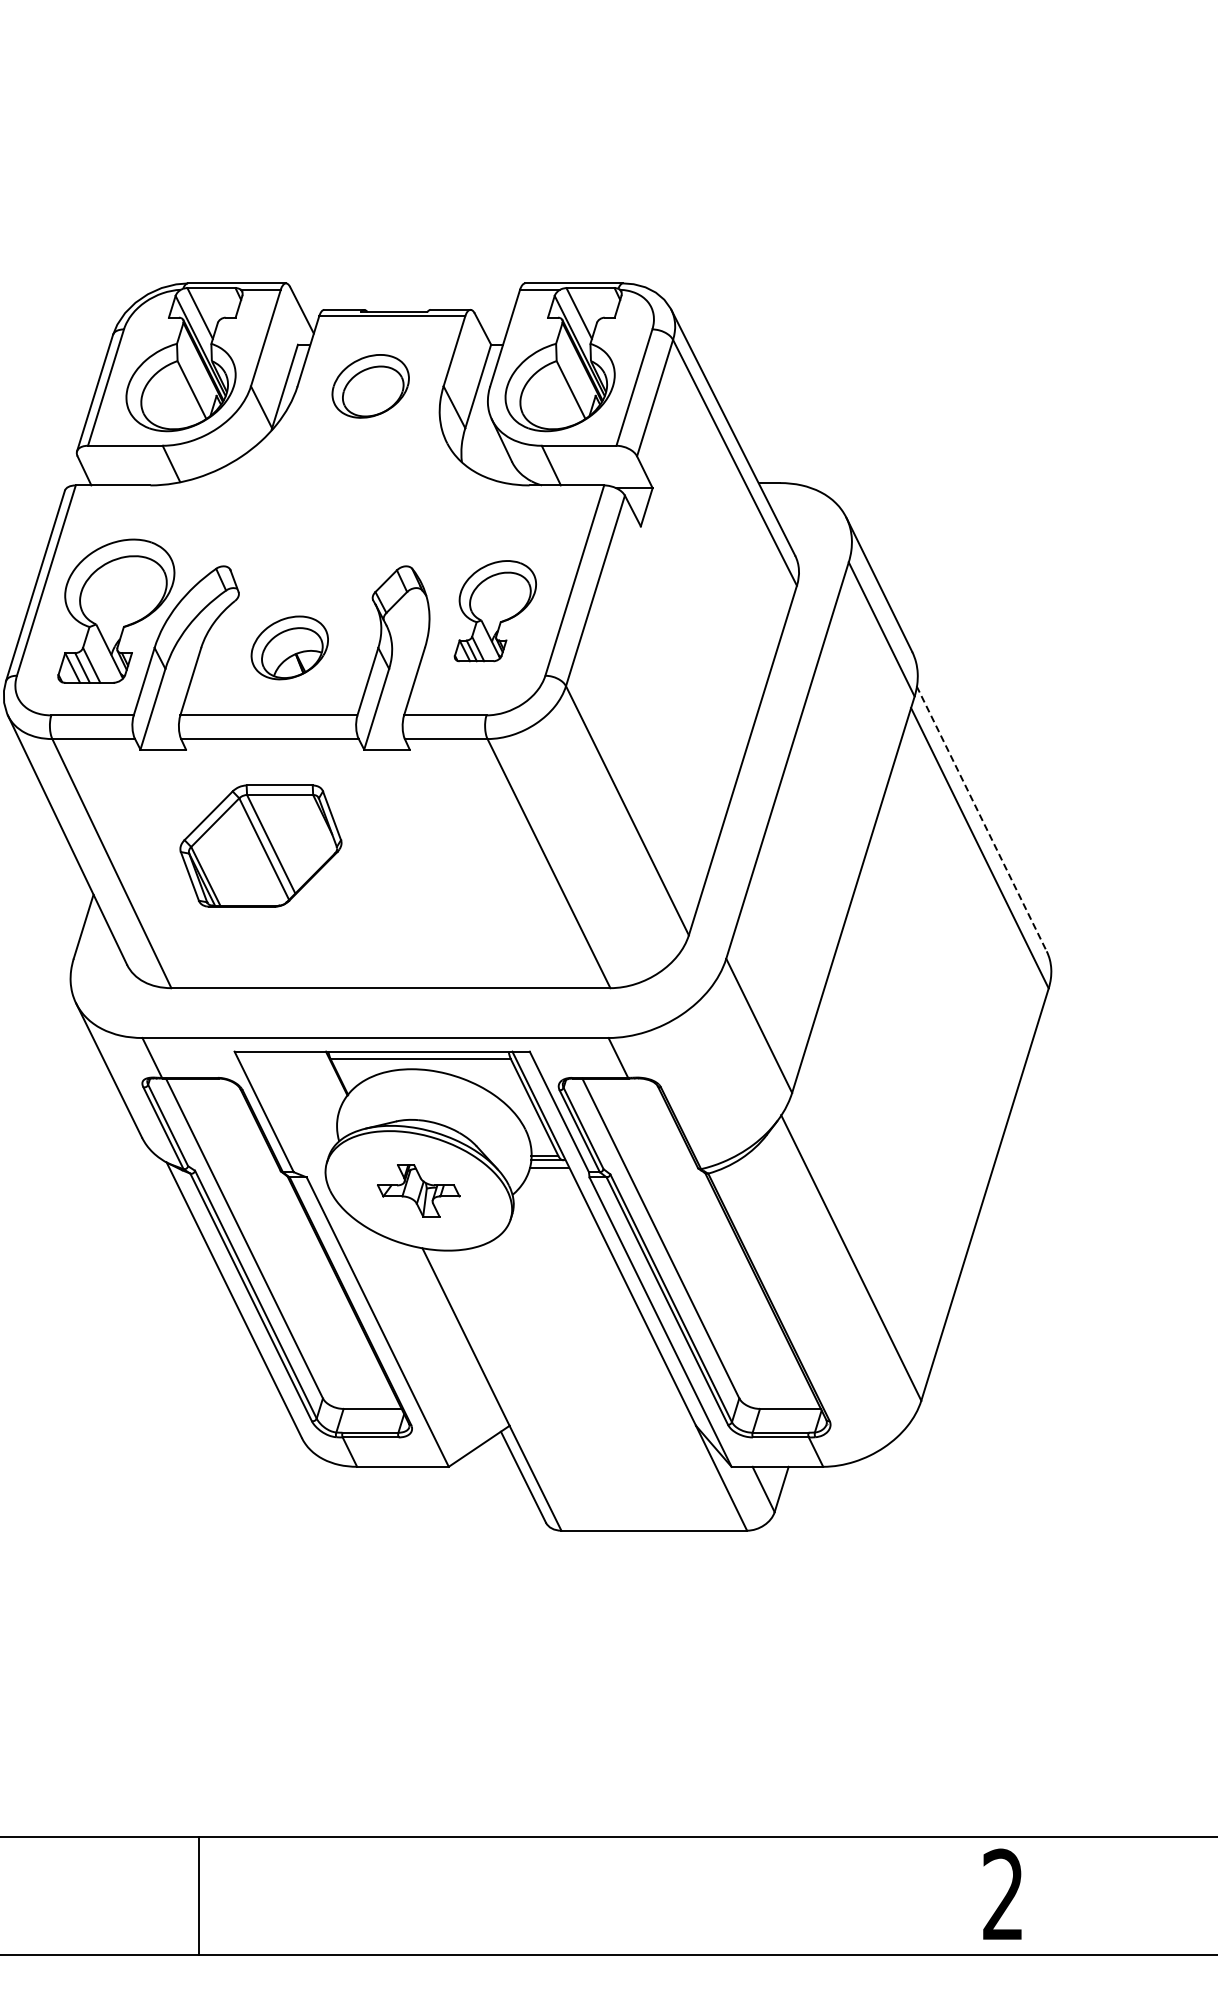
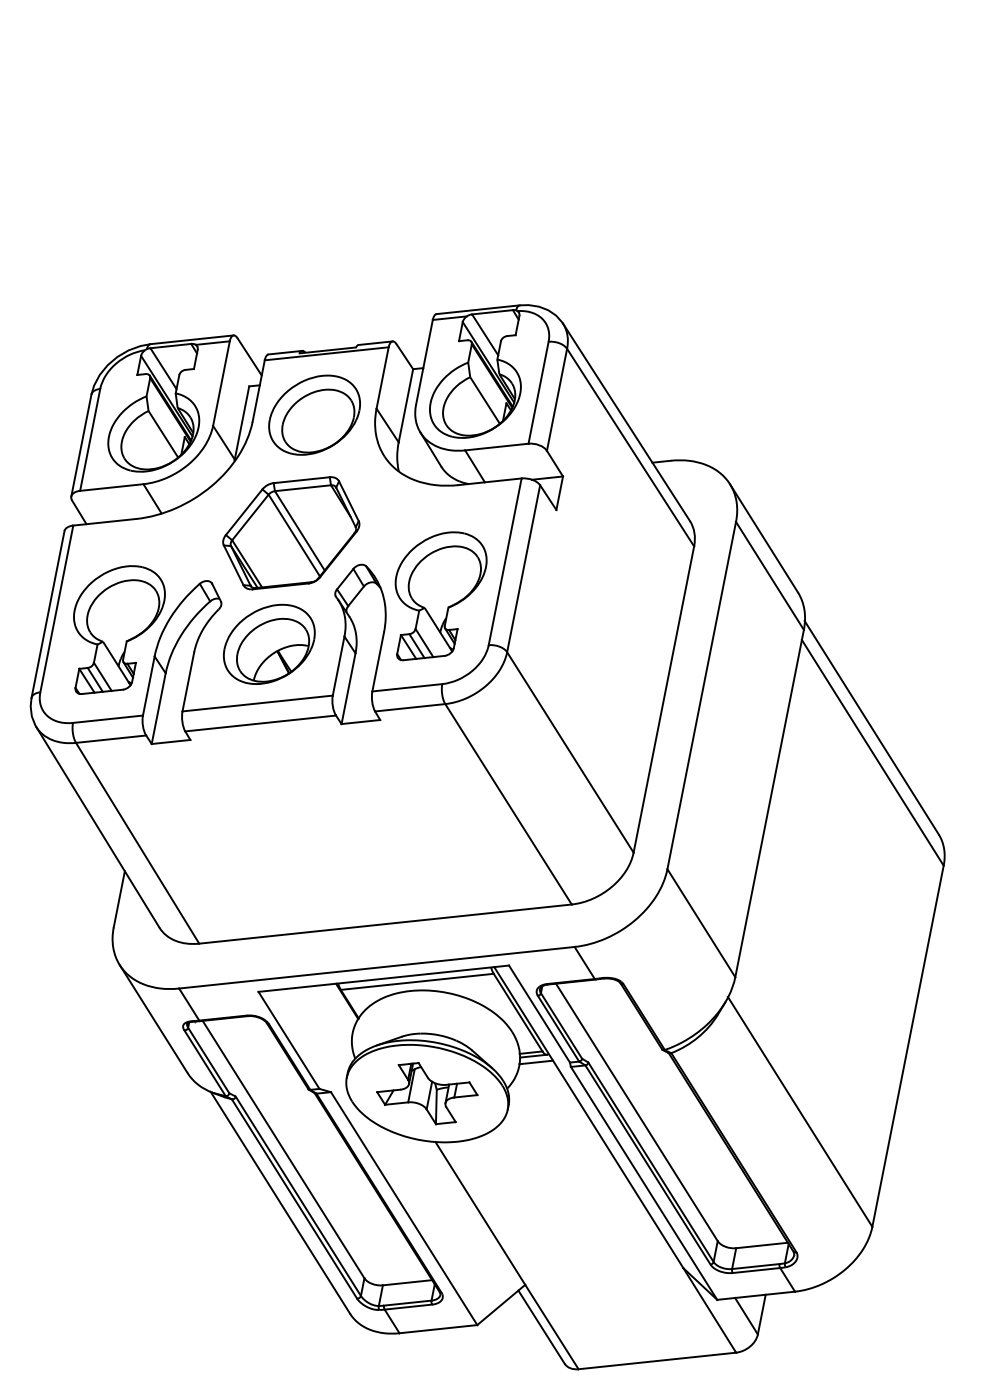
part: (370, 386) -> (314, 415), size x1.43
part: (495, 610) -> (440, 594), size x1.43
part: (289, 647) -> (269, 644), size x1.43
line: (981, 818) -> (871, 727), dashed -> solid
part: (260, 845) -> (290, 532), moved
part: (418, 1190) -> (426, 1093), size x1.43

